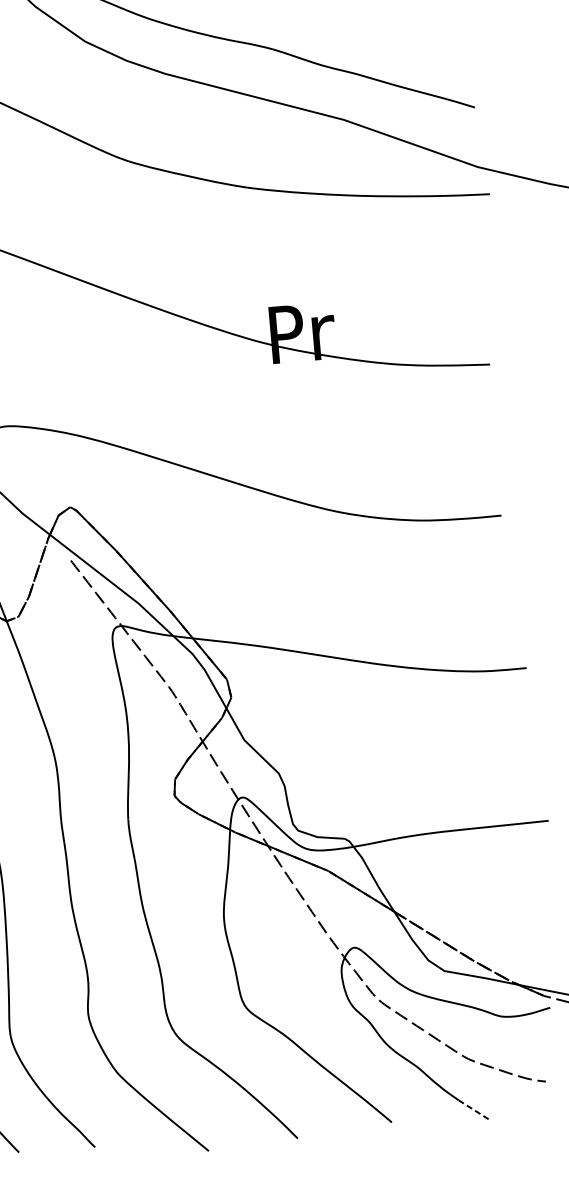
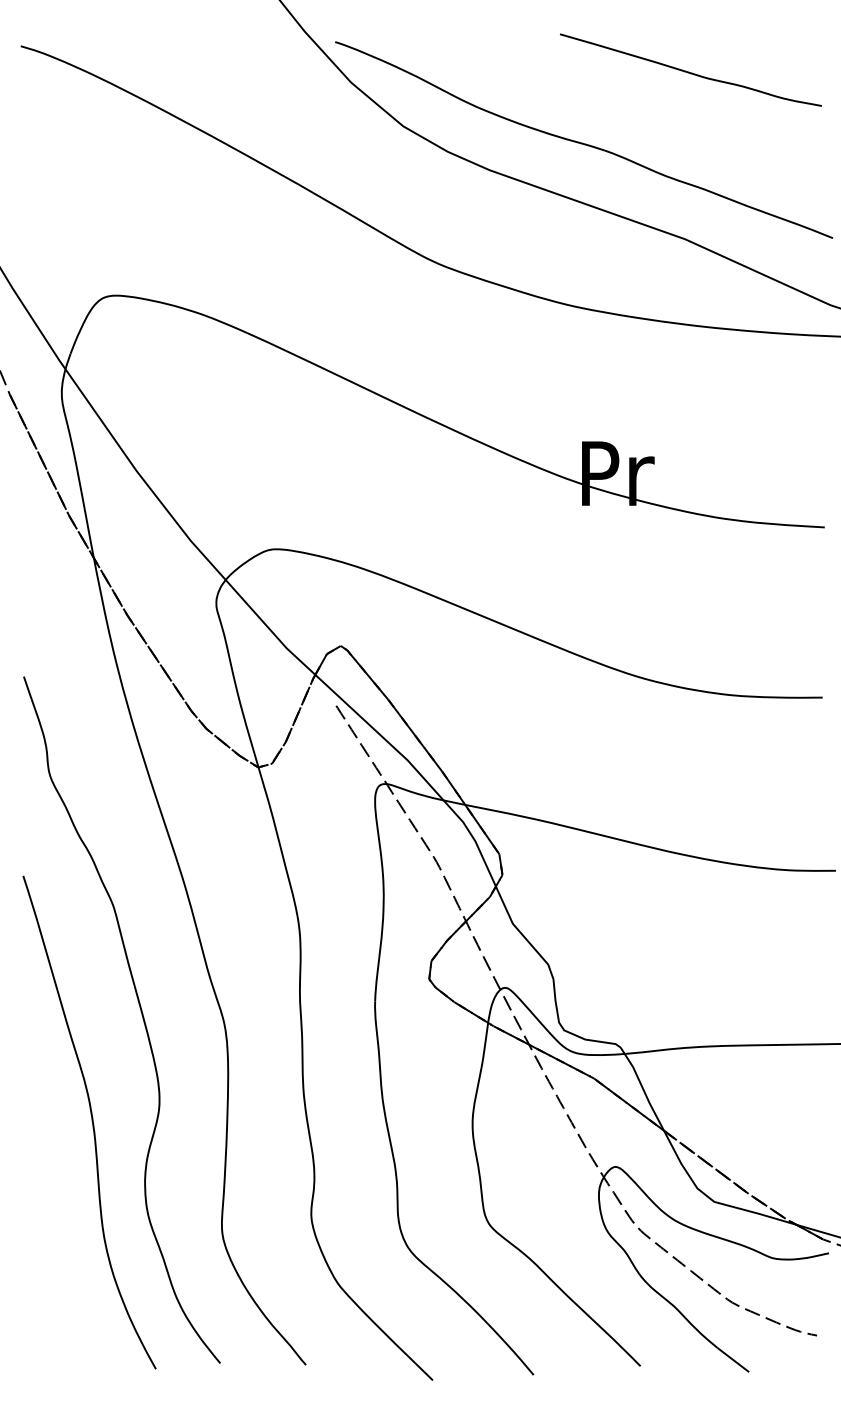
line: (473, 1110) -> (733, 1360), dashed -> solid

